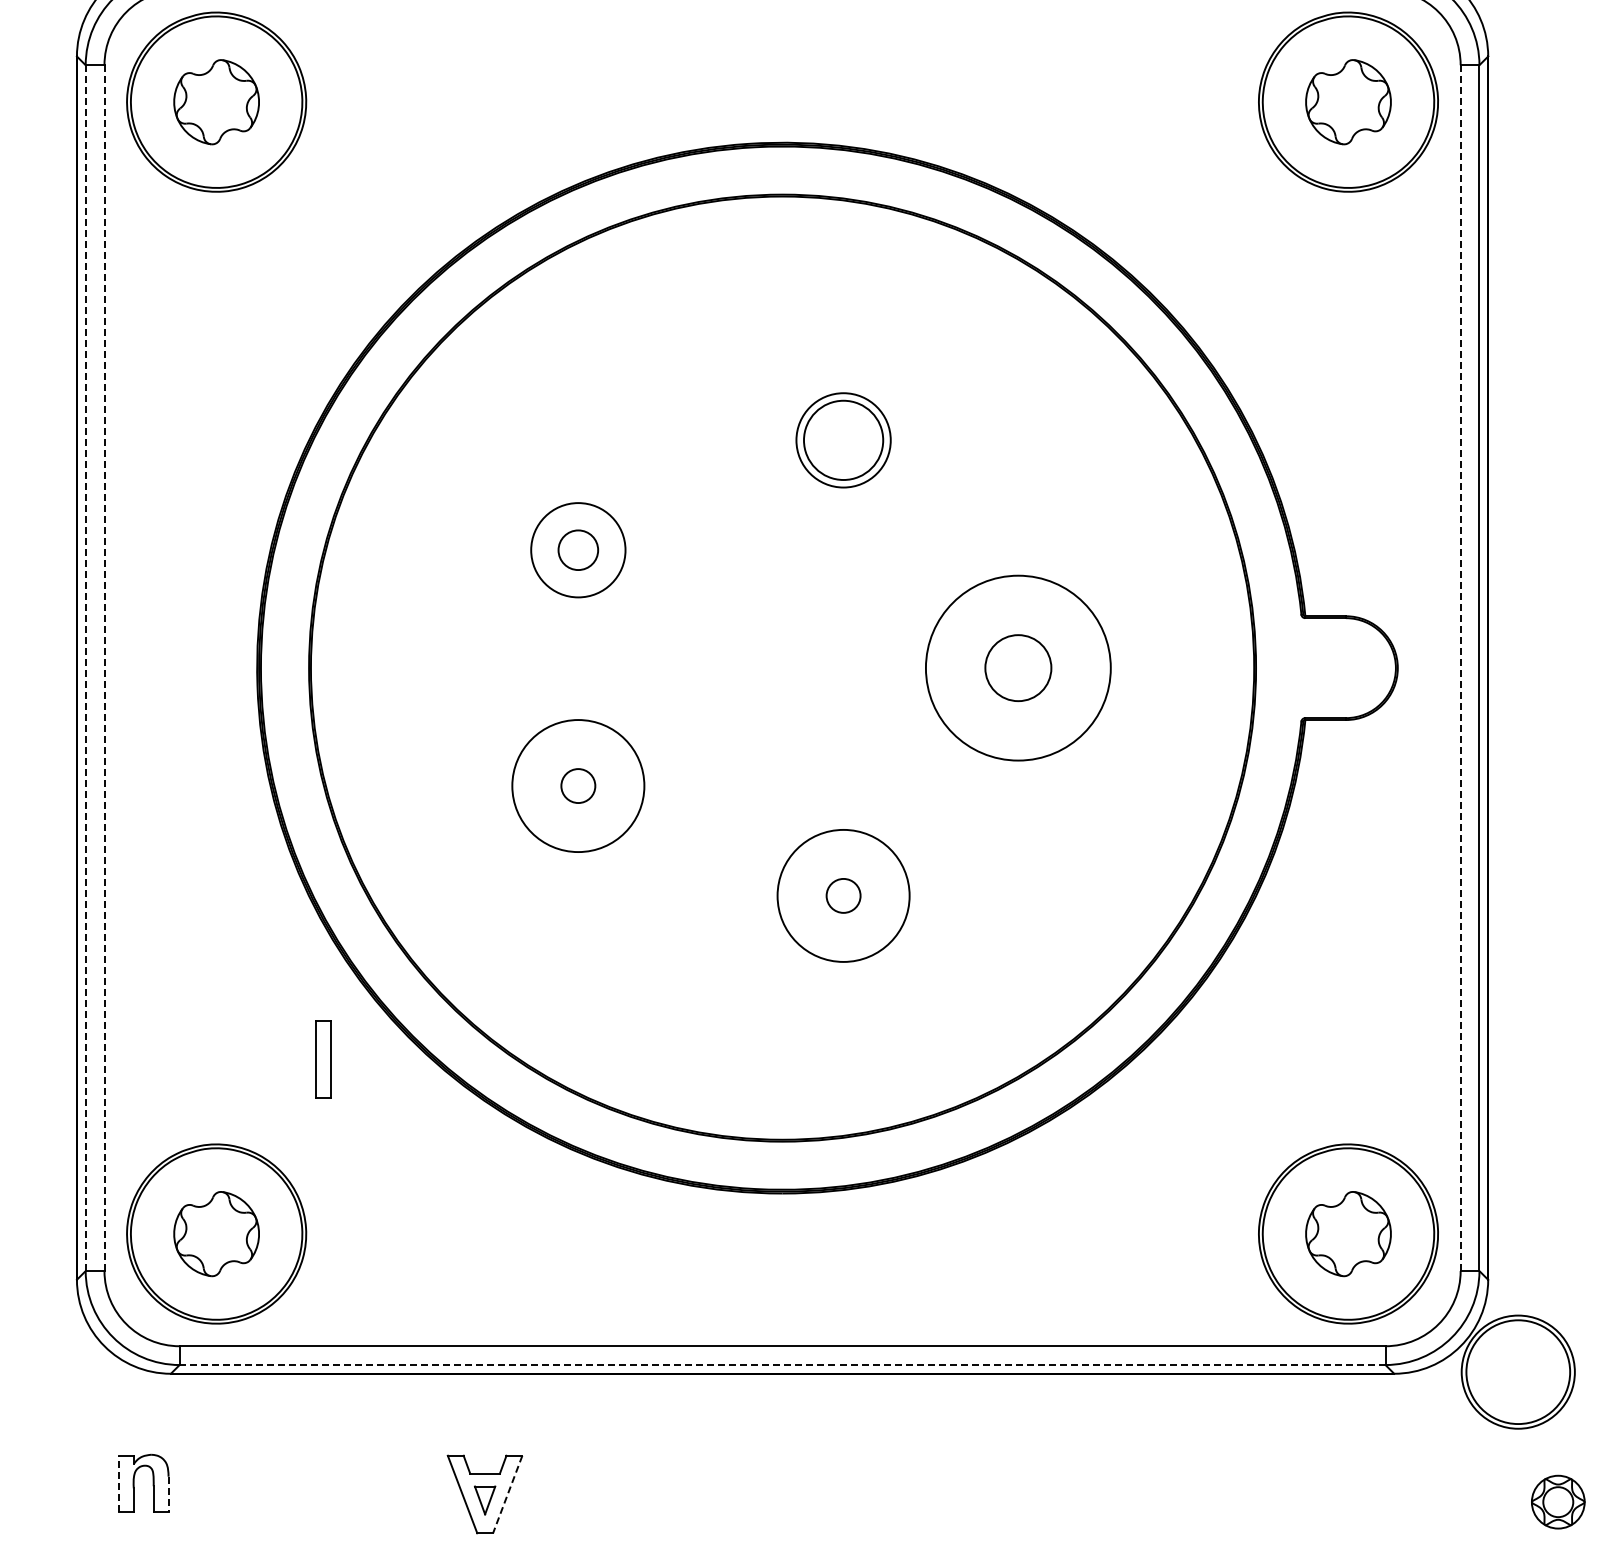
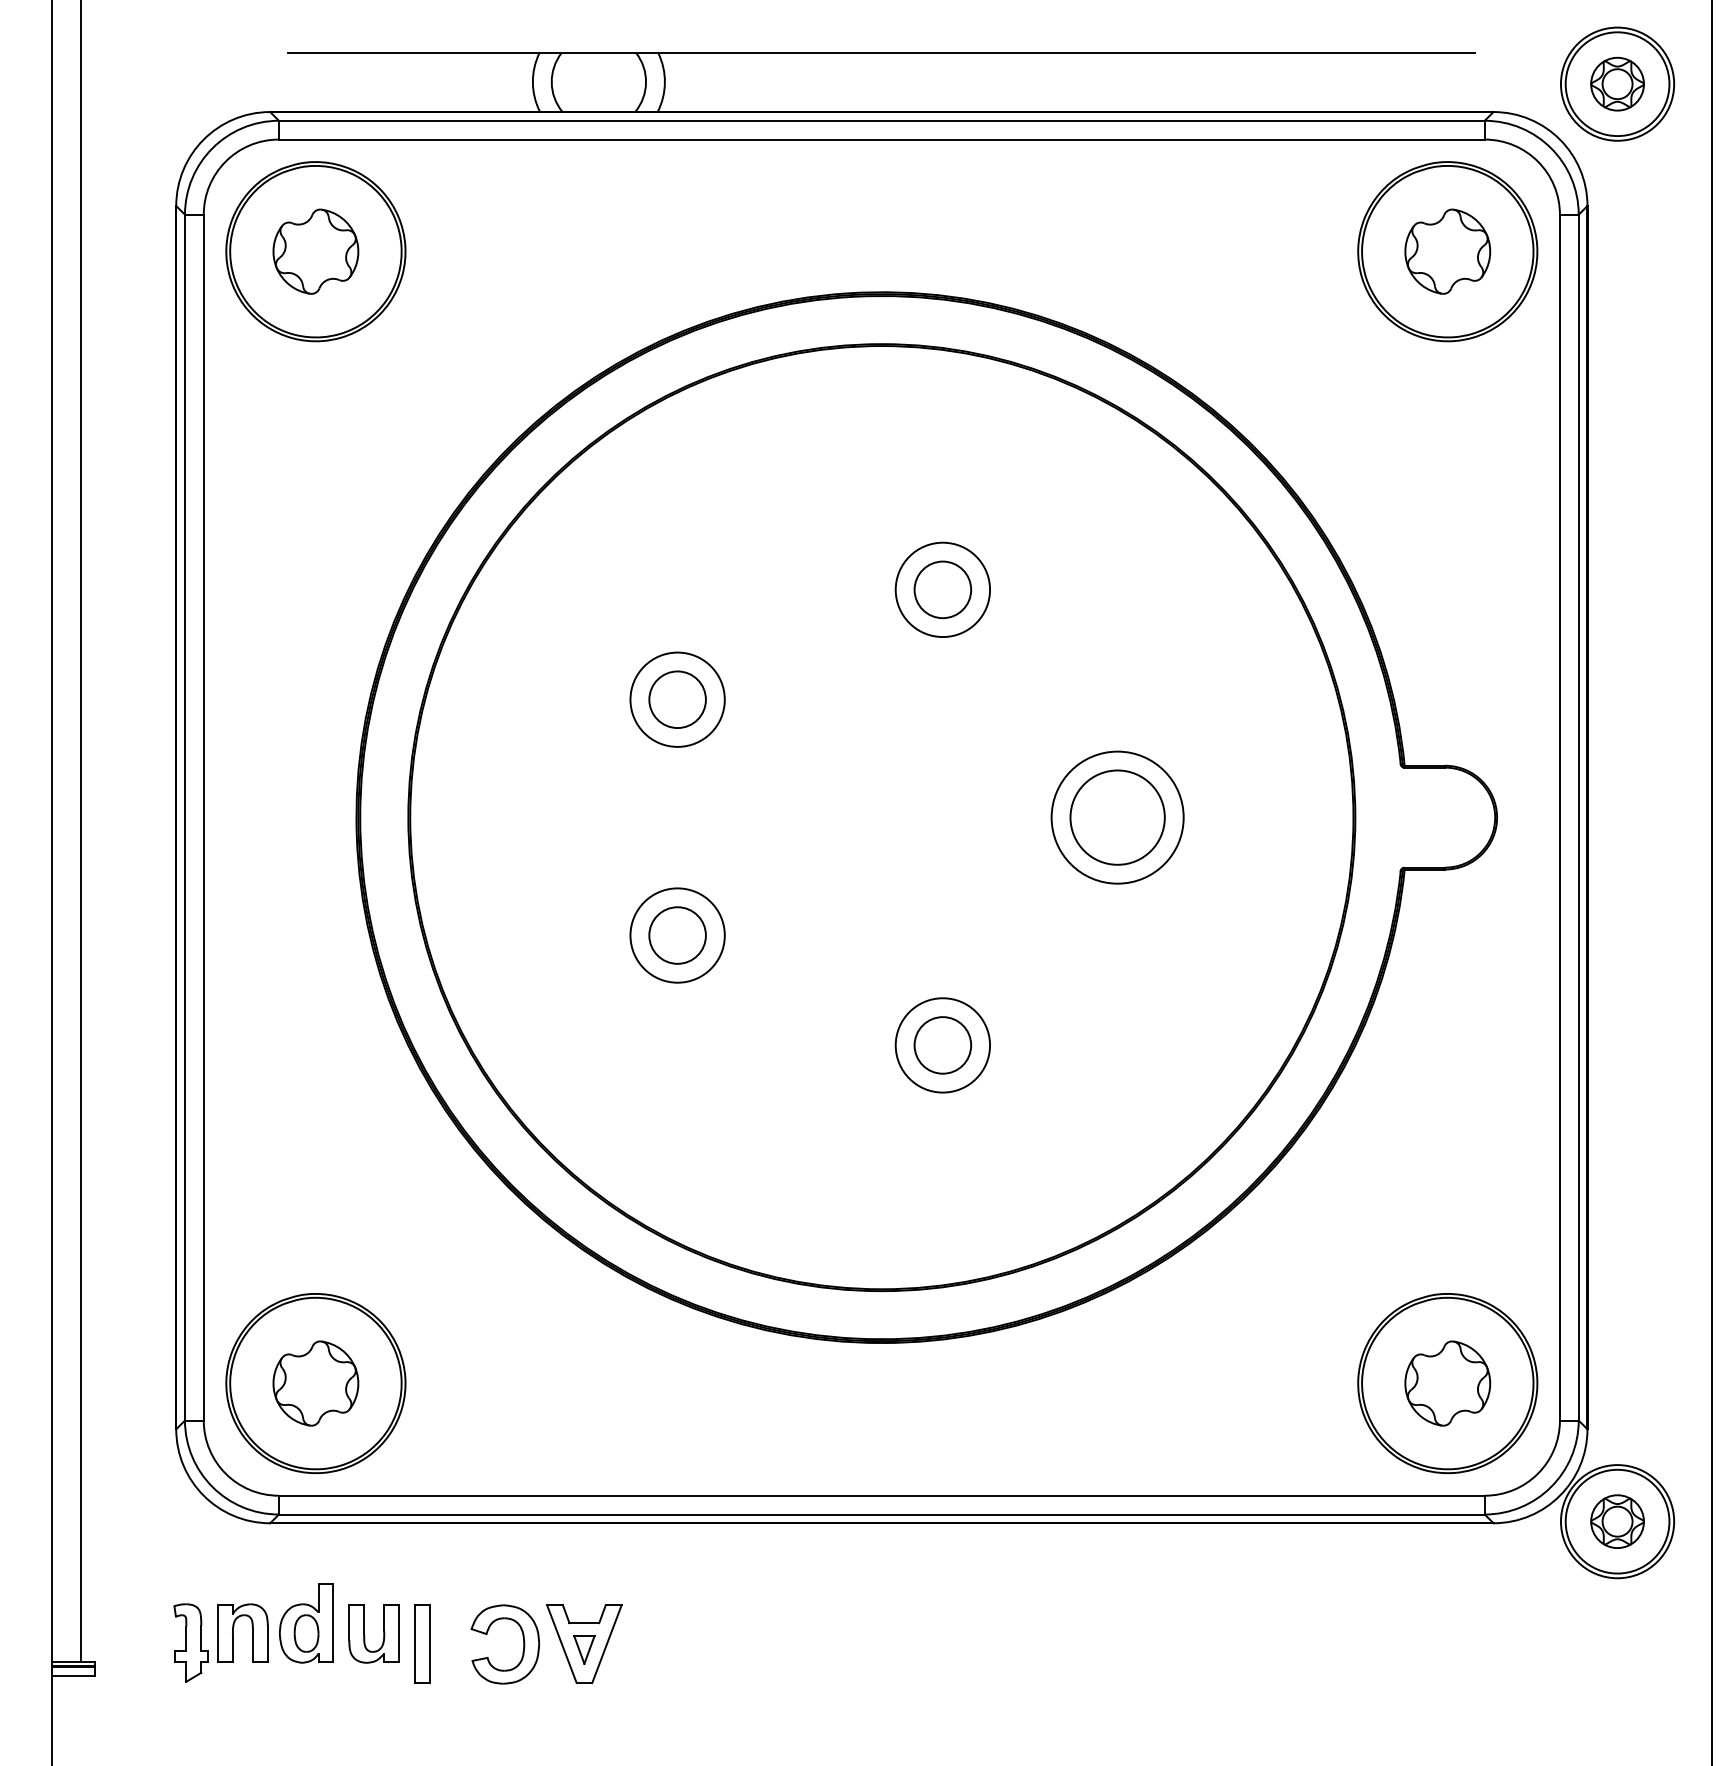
circle: (843, 440) -> (942, 589), size x0.71
circle: (578, 550) -> (677, 699), size x1.43
line: (85, 668) -> (184, 817), dashed -> solid
line: (104, 668) -> (203, 817), dashed -> solid
circle: (1018, 668) -> (1117, 817), size x0.71
circle: (1018, 668) -> (1117, 817), size x1.43
line: (1460, 668) -> (1559, 817), dashed -> solid
circle: (578, 786) -> (677, 935), size x0.71
circle: (578, 786) -> (677, 935), size x1.67
circle: (843, 896) -> (942, 1045), size x0.71
circle: (843, 896) -> (942, 1045), size x1.67
part: (323, 1059) -> (422, 1643), moved
line: (782, 1365) -> (881, 1514), dashed -> solid
part: (206, 1474) -> (305, 1623), added
line: (119, 1484) -> (218, 1633), dashed -> solid
part: (266, 1485) -> (365, 1634), added
part: (91, 1493) -> (190, 1642), added
line: (168, 1495) -> (267, 1644), dashed -> solid
part: (424, 1495) -> (523, 1644), added
line: (507, 1495) -> (606, 1644), dashed -> solid
part: (1558, 1502) -> (1617, 1521), moved

